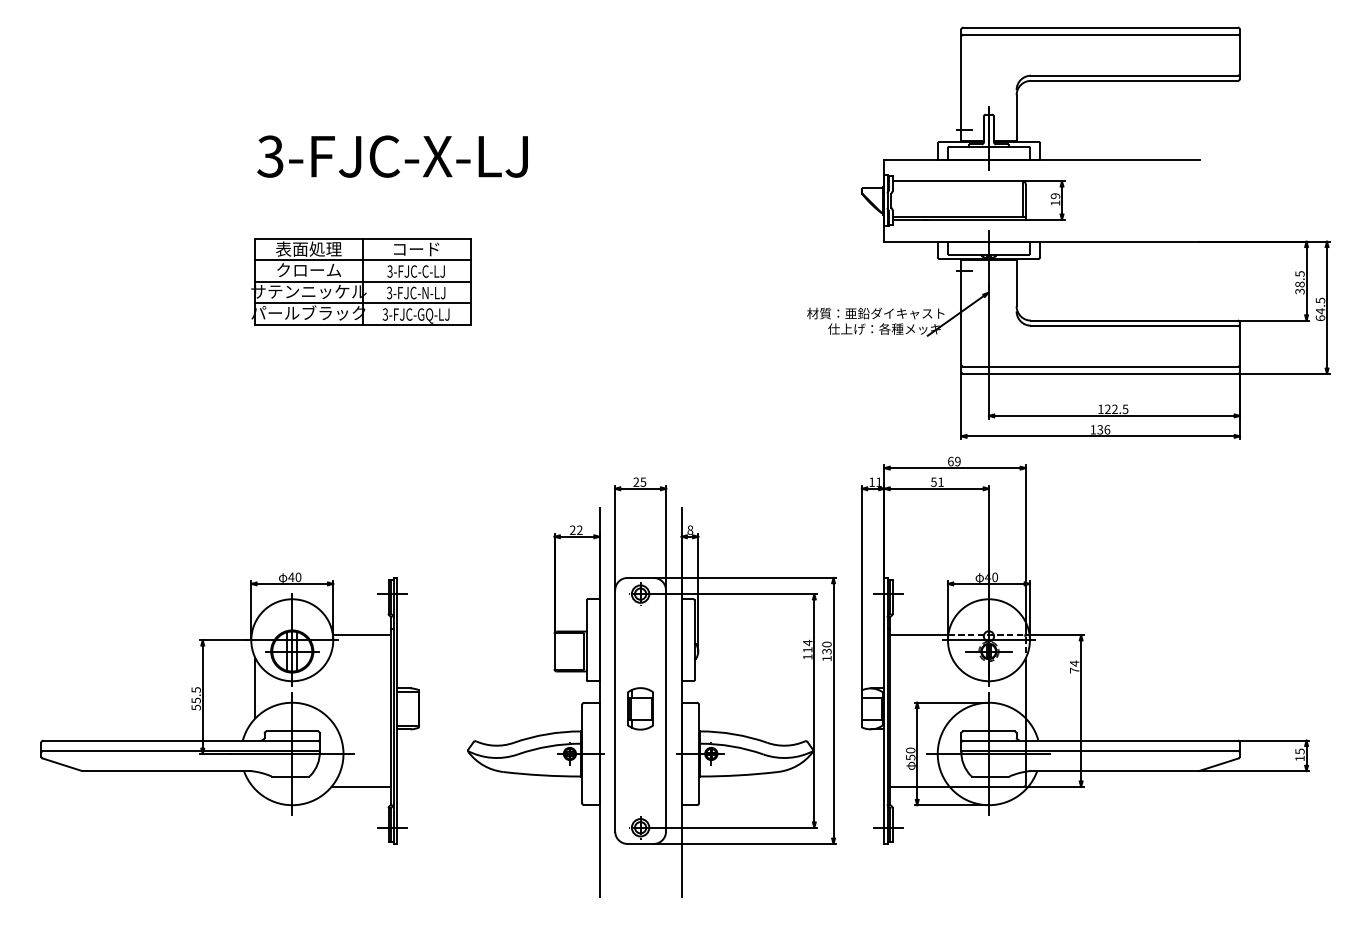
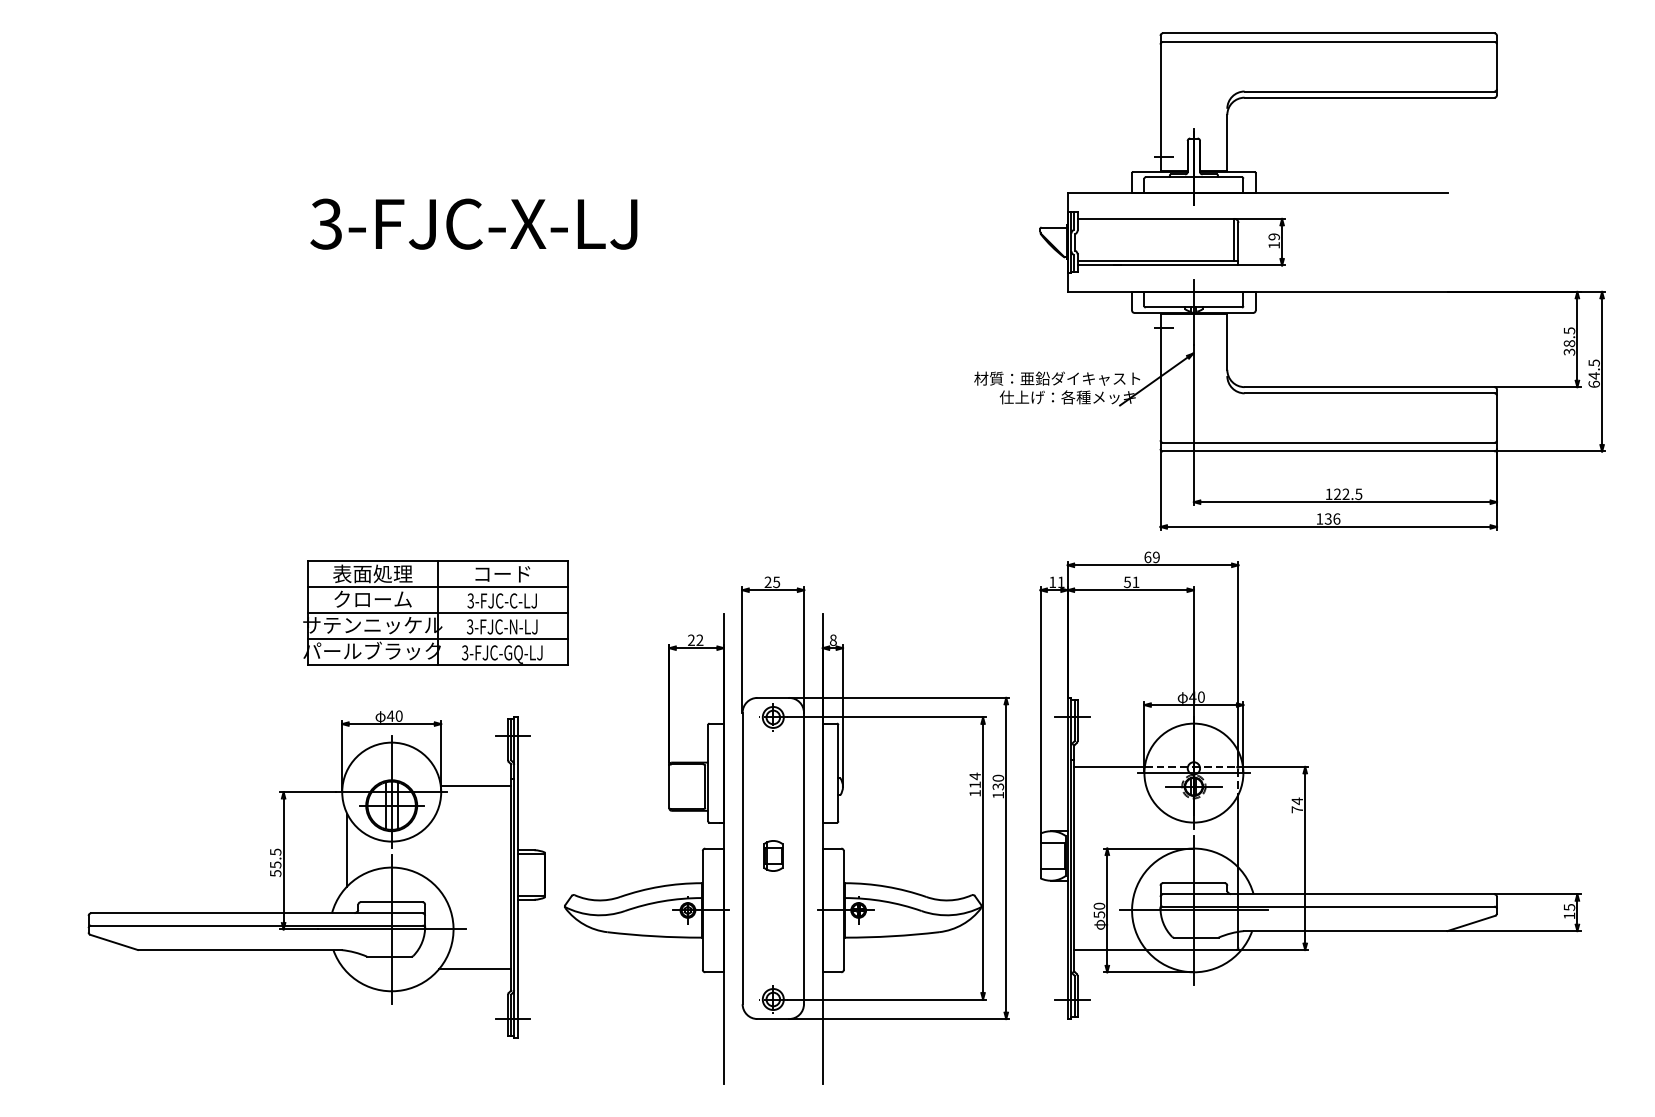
text: (392, 156) -> (473, 223), moved
part: (360, 281) -> (435, 612), moved
part: (229, 708) -> (316, 874), moved
part: (640, 708) -> (773, 855), size x0.6

